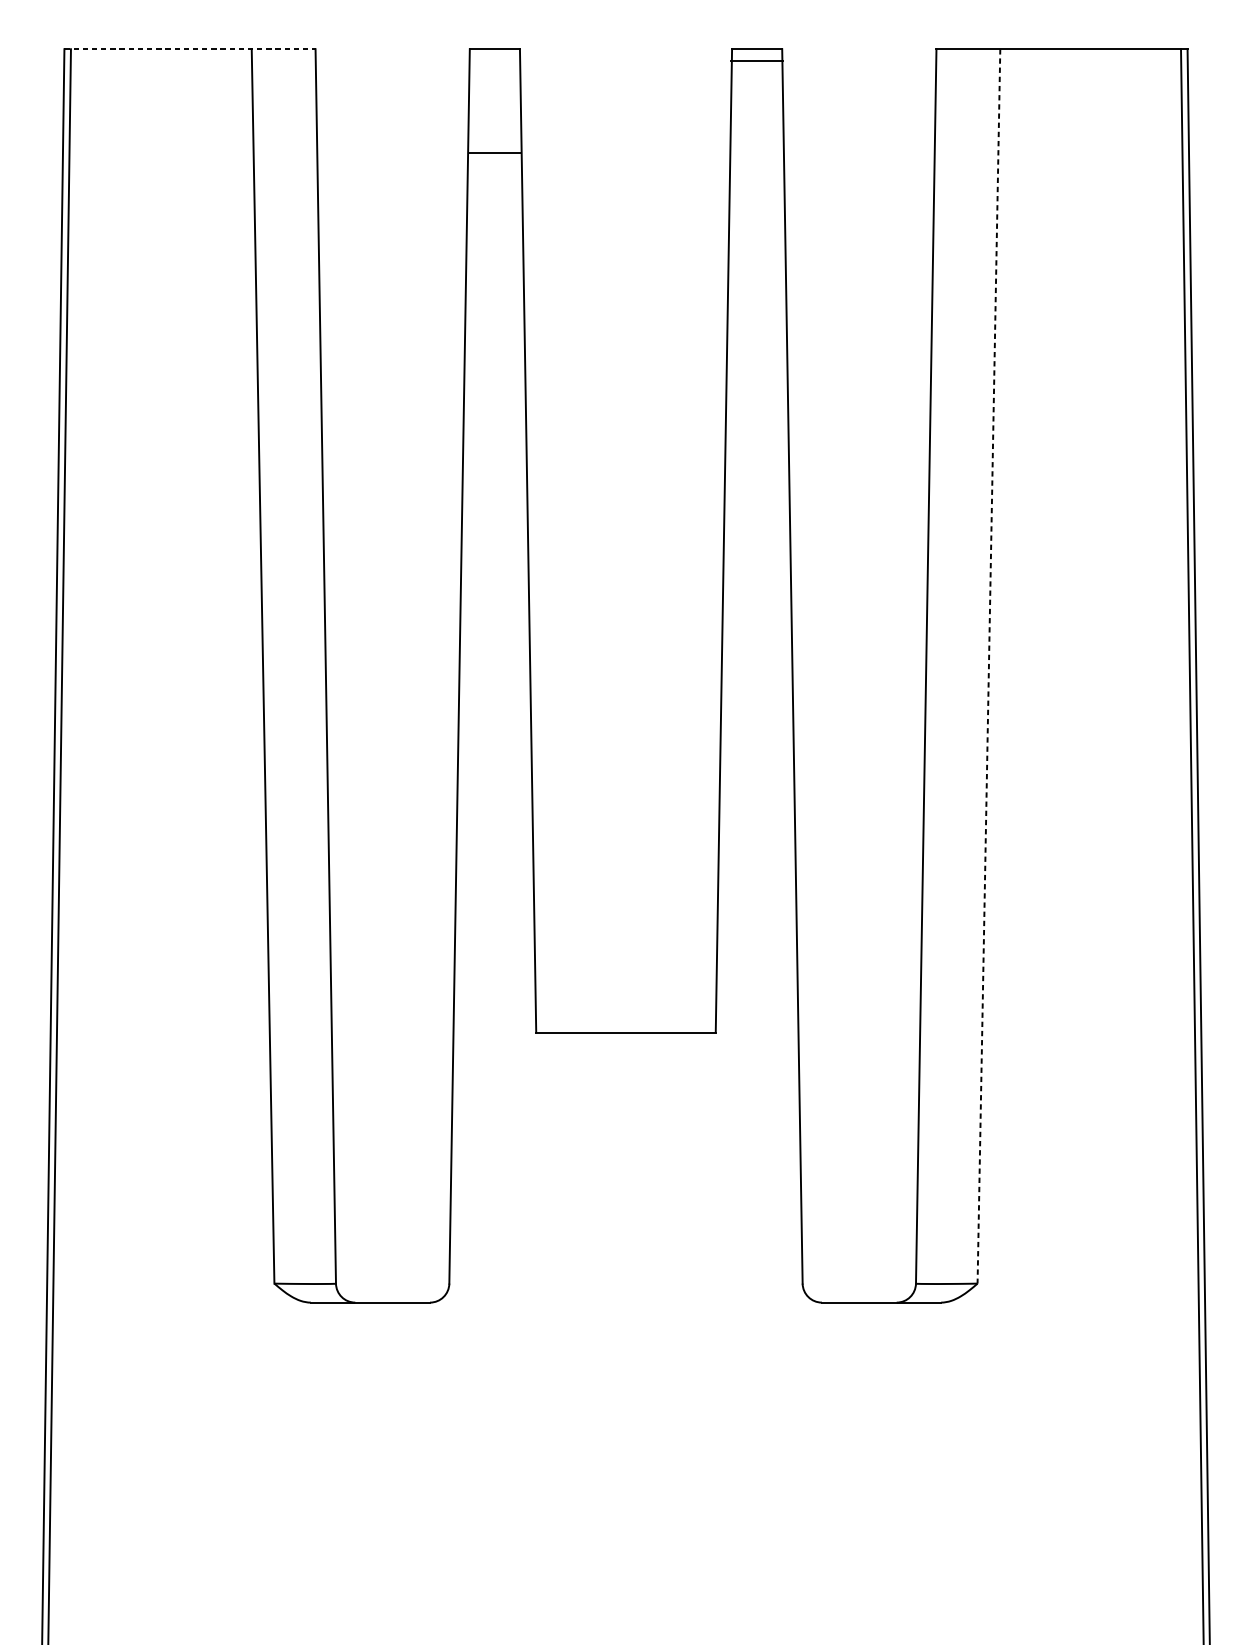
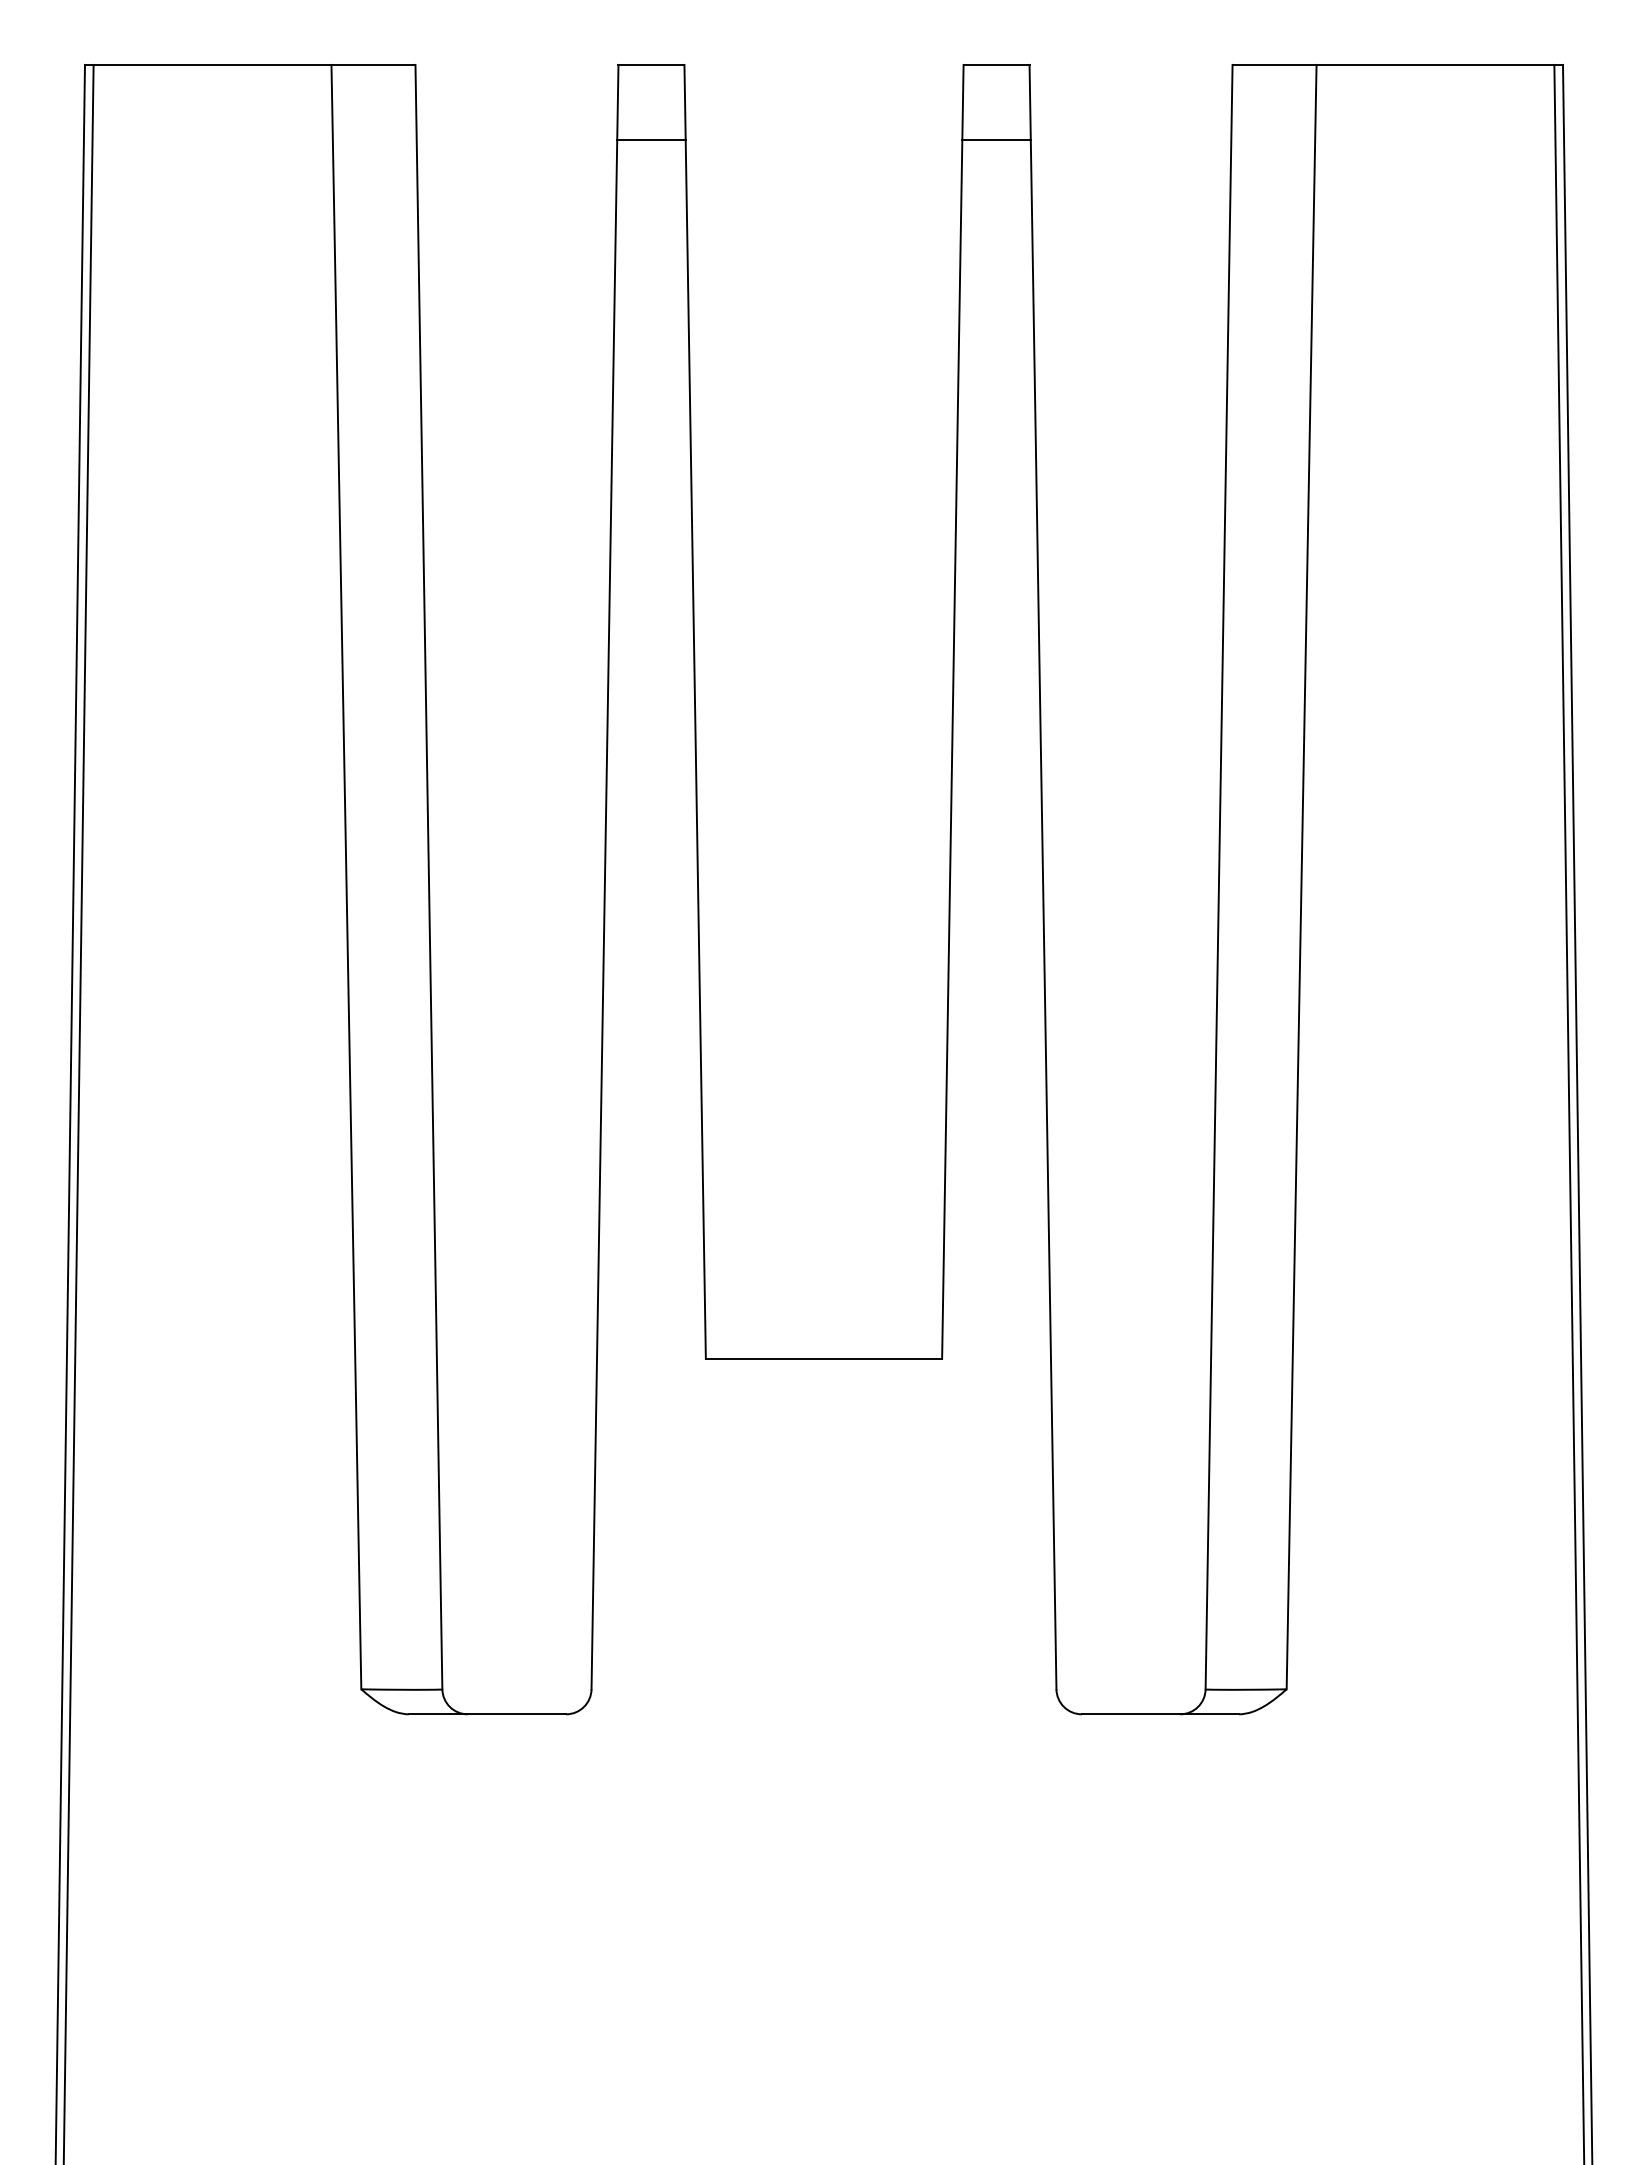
line: (190, 48) -> (250, 64), dashed -> solid
line: (757, 61) -> (996, 140), moved
line: (494, 153) -> (651, 140), moved
line: (988, 666) -> (1301, 877), dashed -> solid

